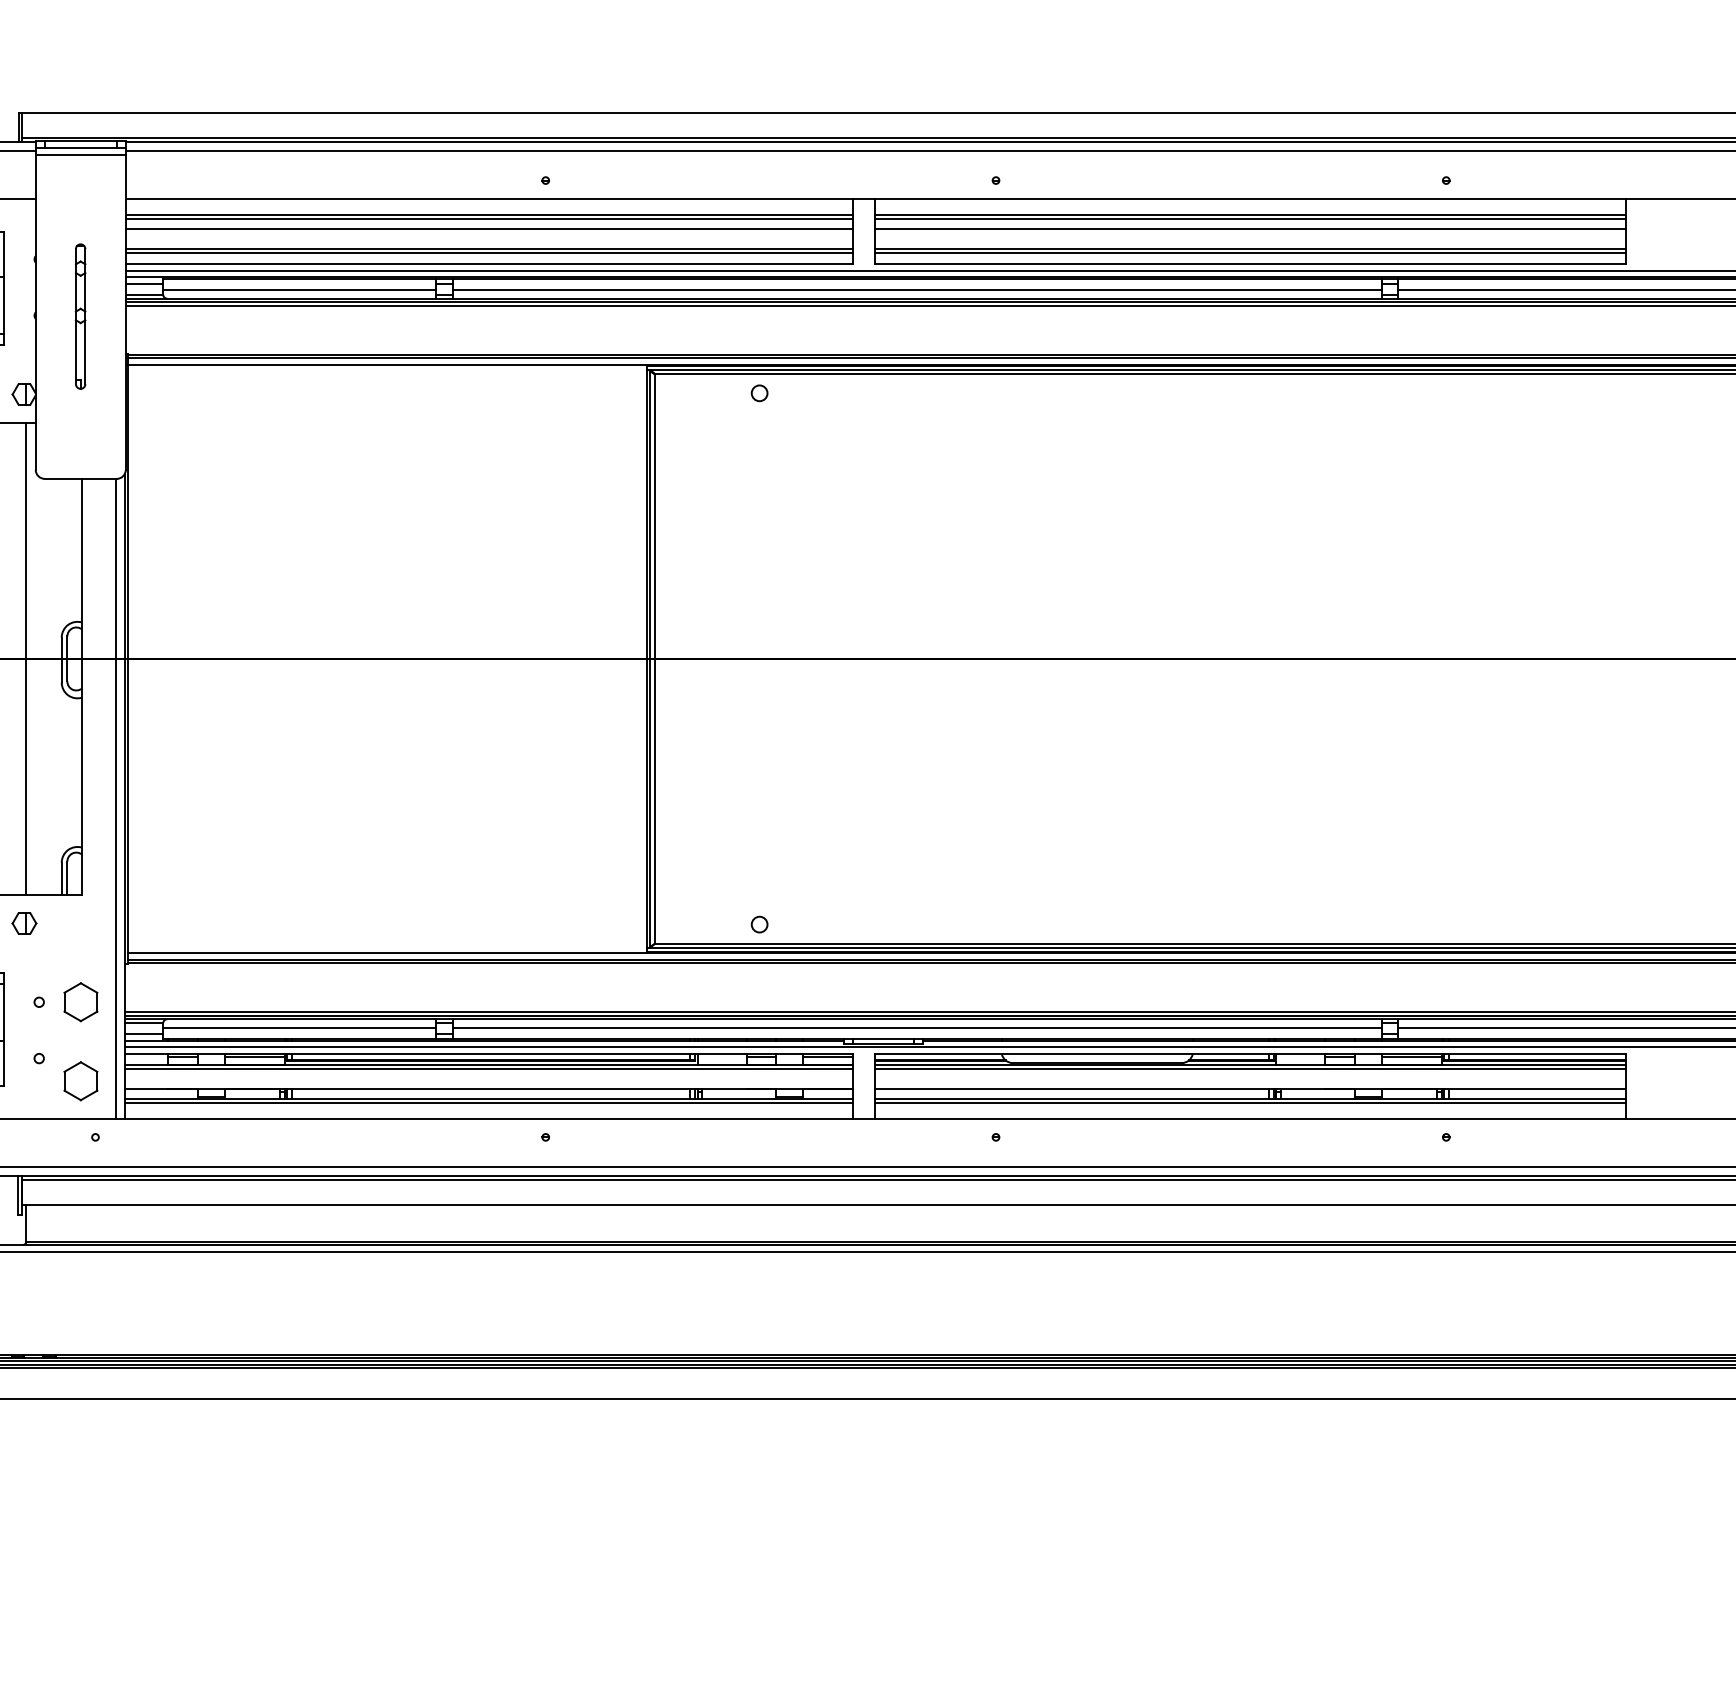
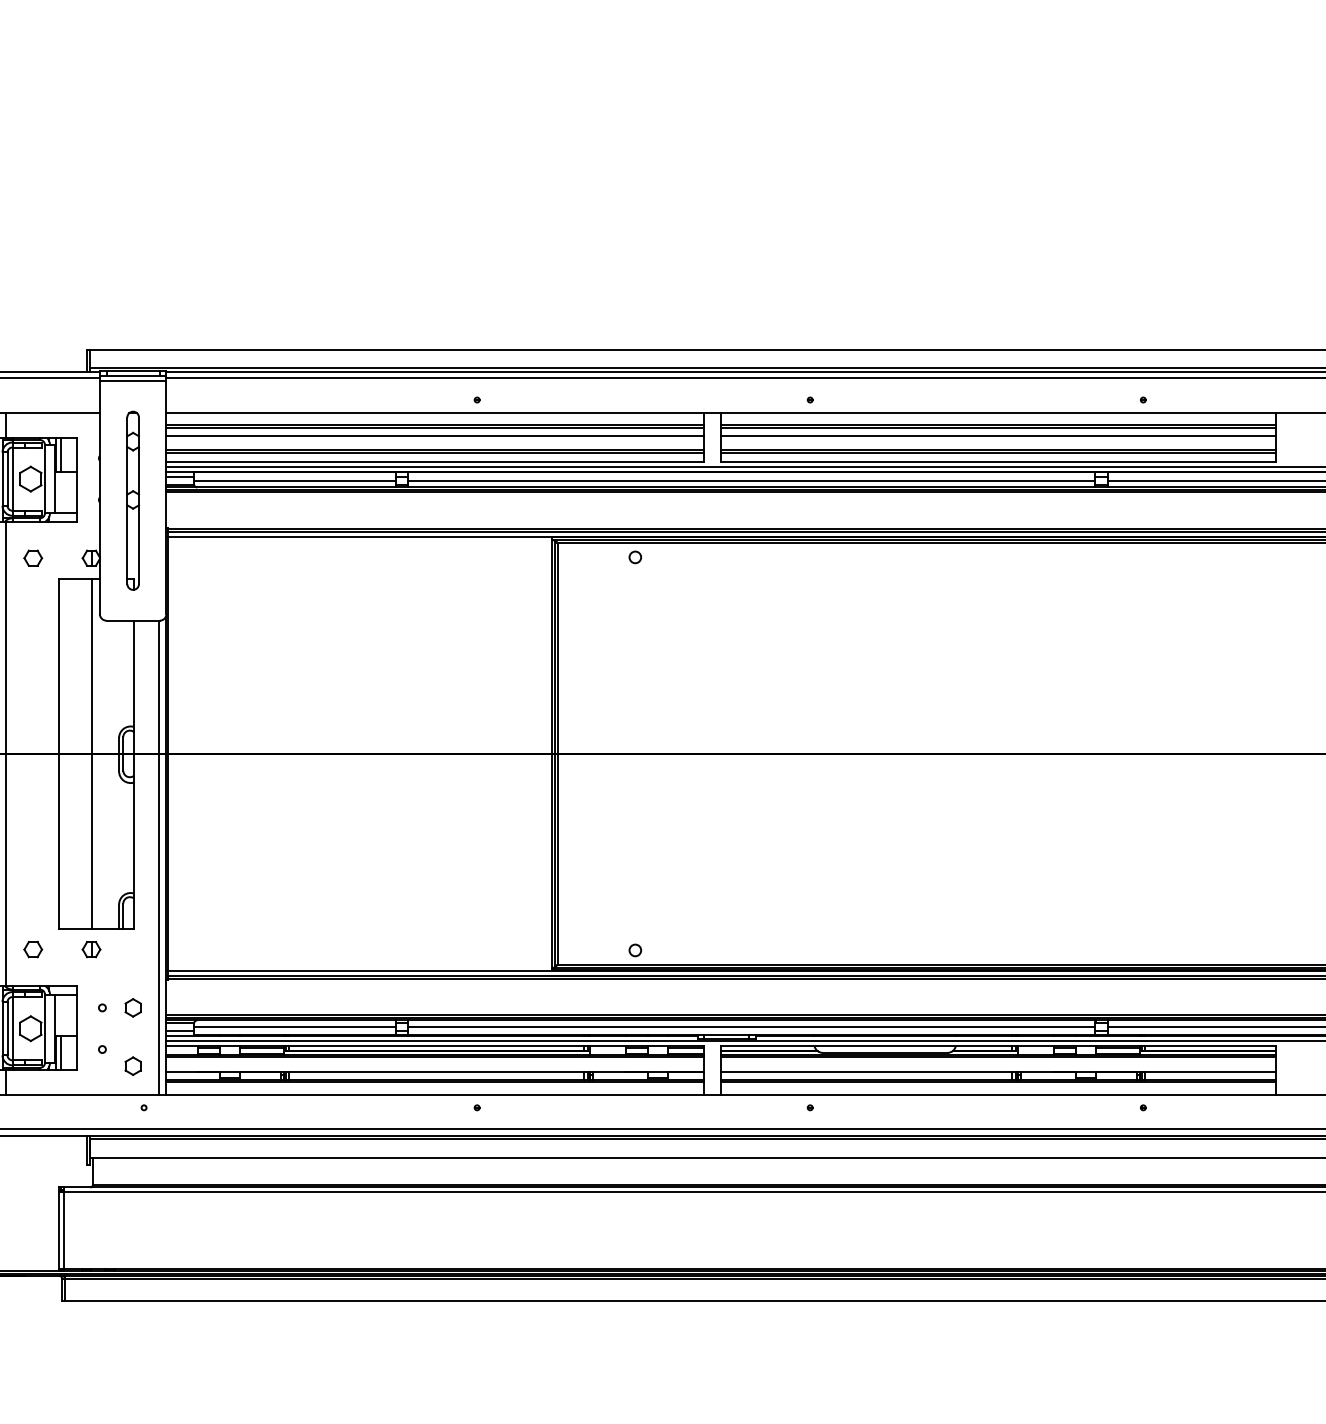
part: (79, 316) -> (132, 500), size x1.67
part: (79, 1001) -> (132, 1007), size x0.62
part: (79, 1080) -> (132, 1065), size x0.62

